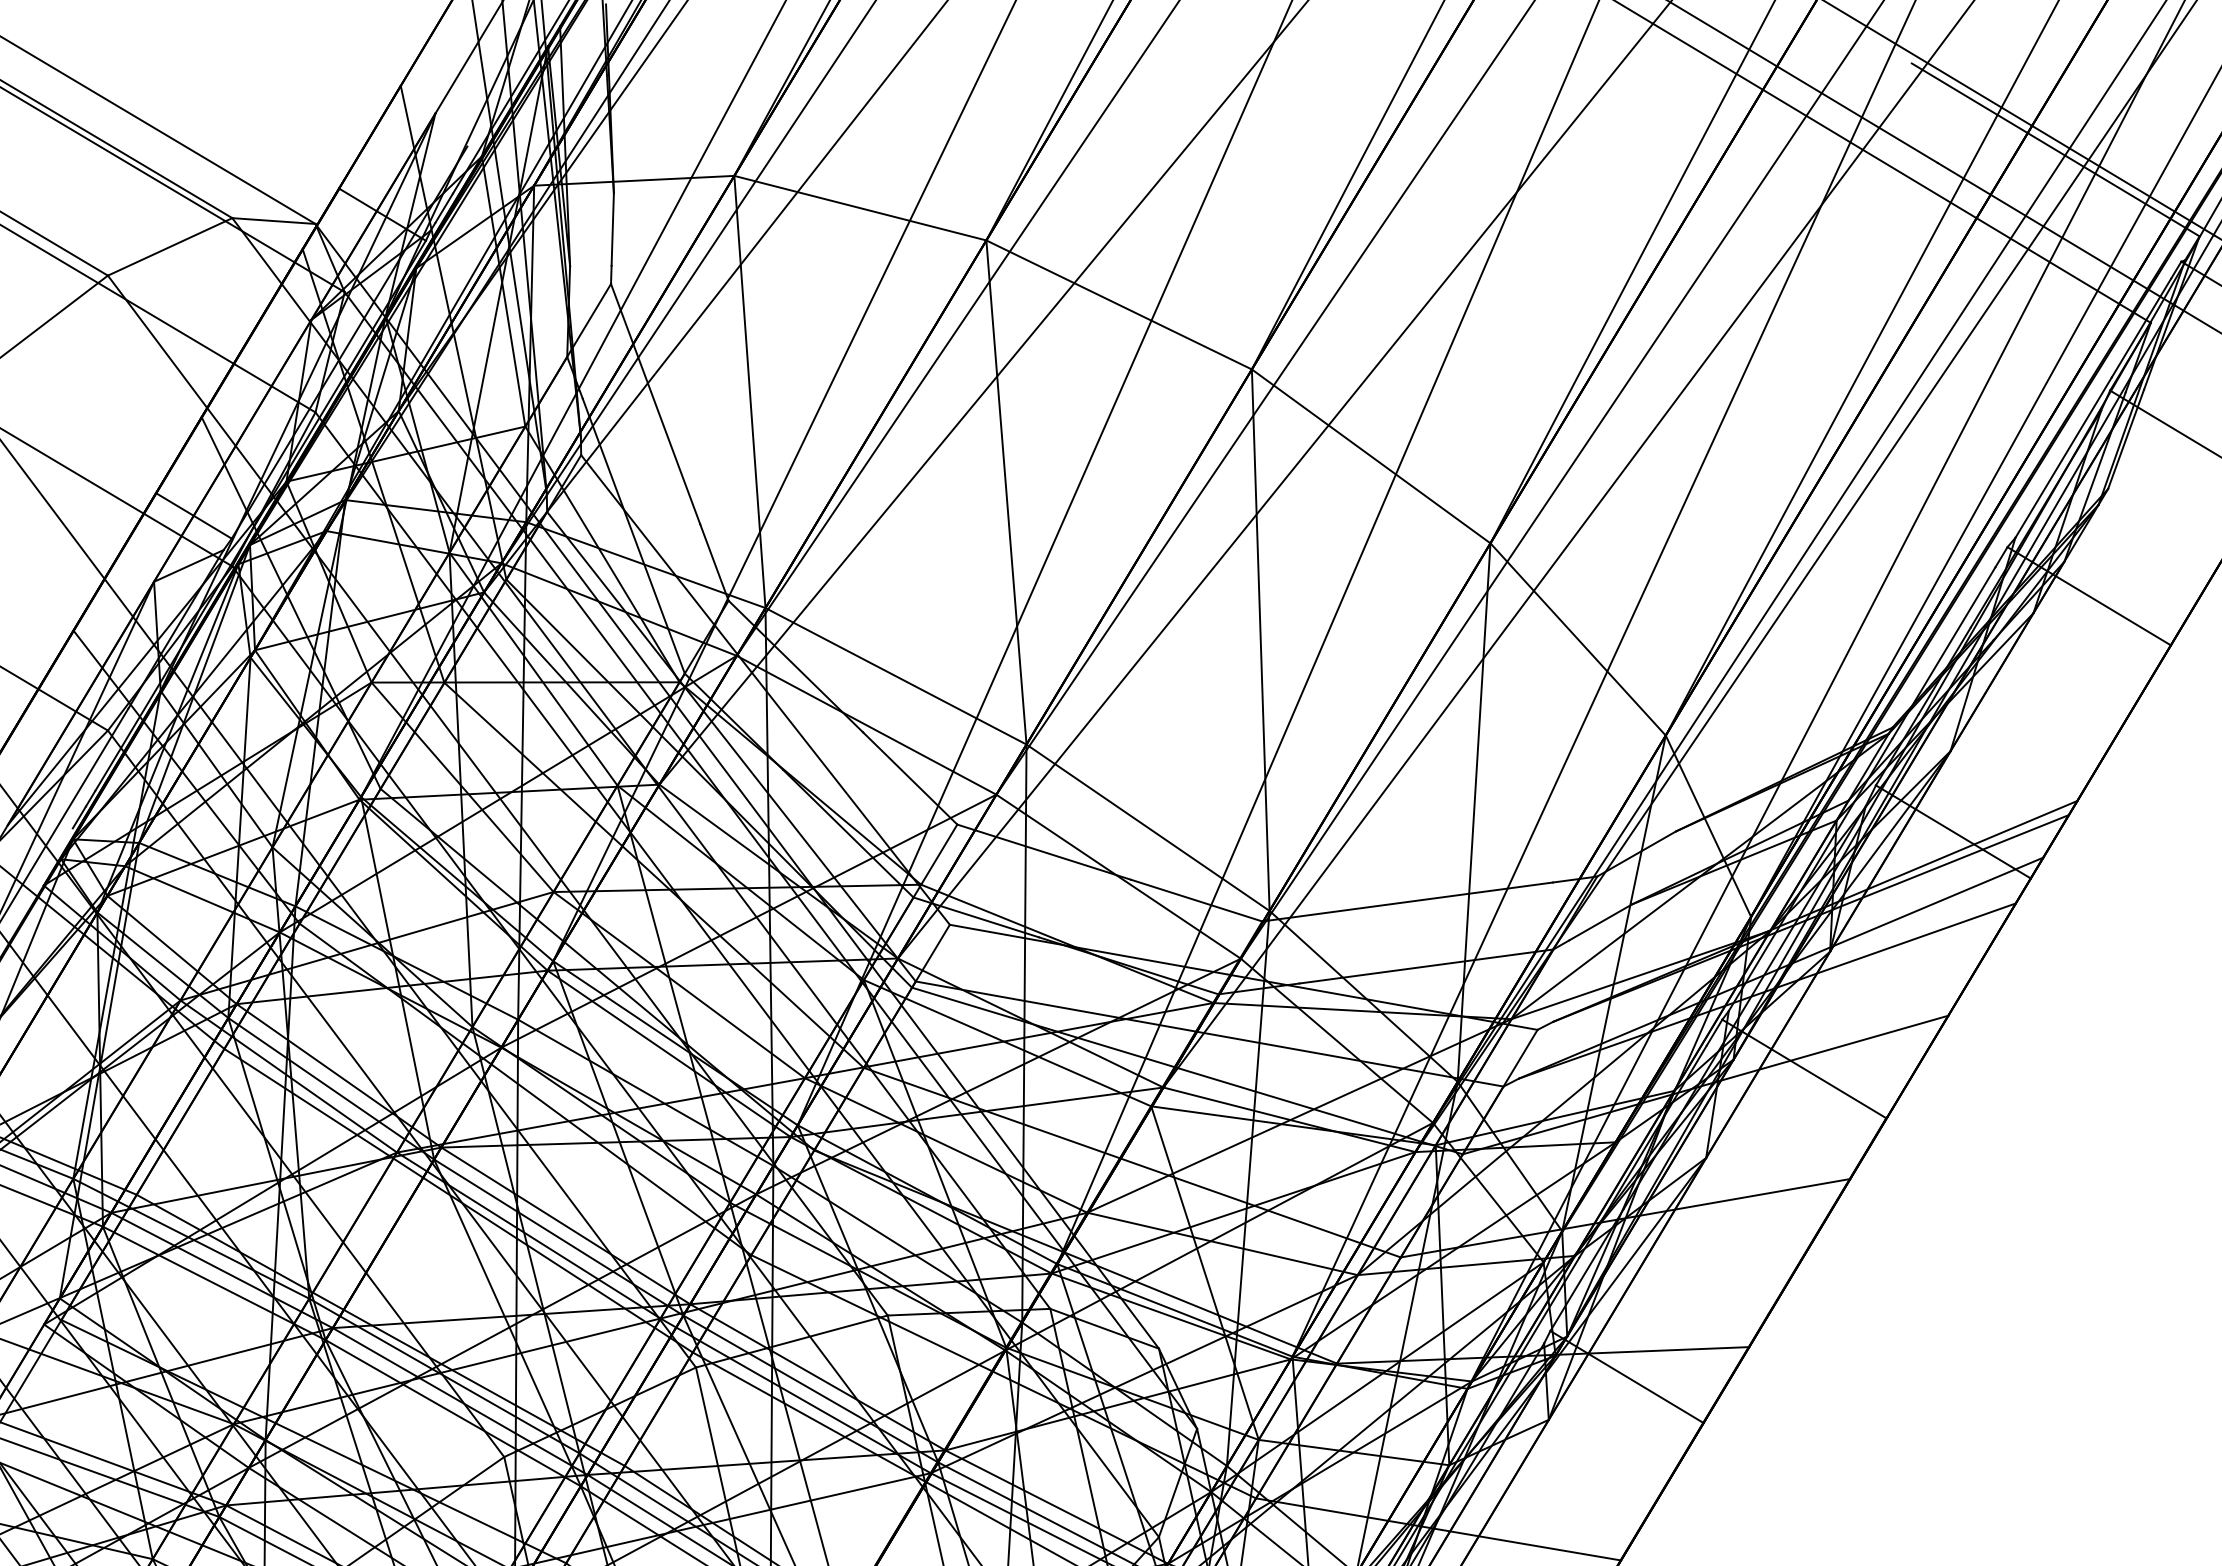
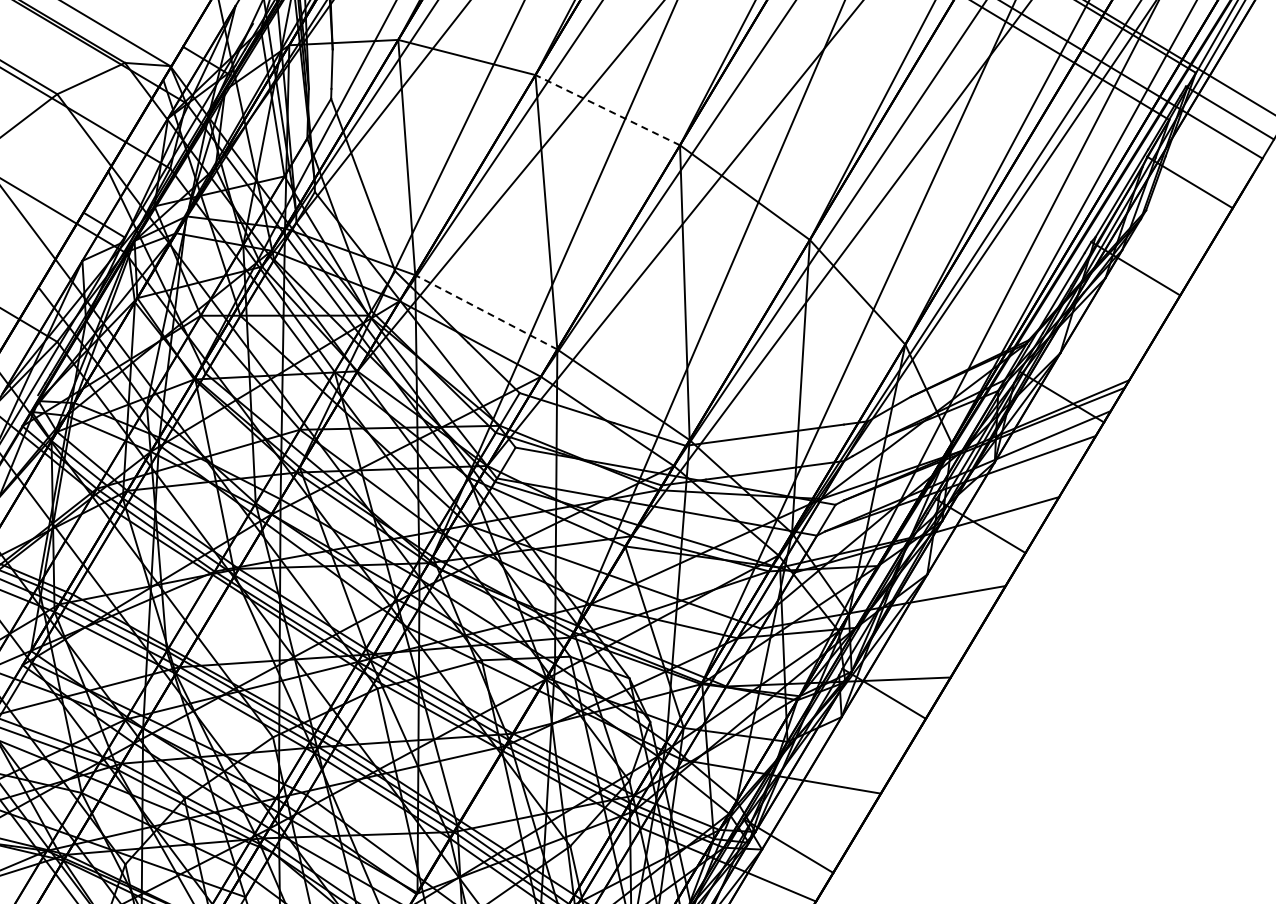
line: (1118, 303) -> (607, 109), solid -> dashed
line: (894, 676) -> (485, 312), solid -> dashed

